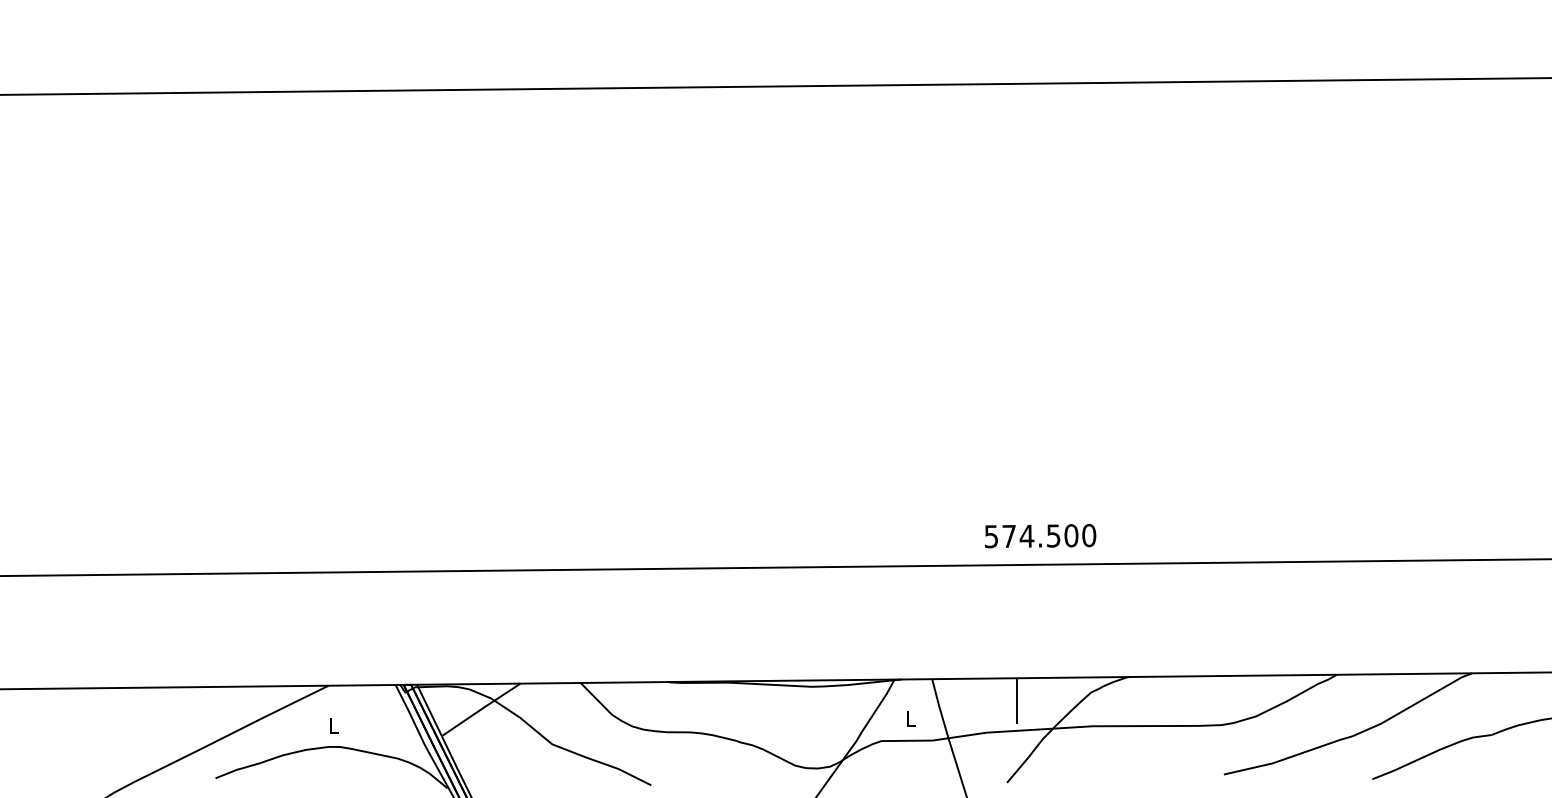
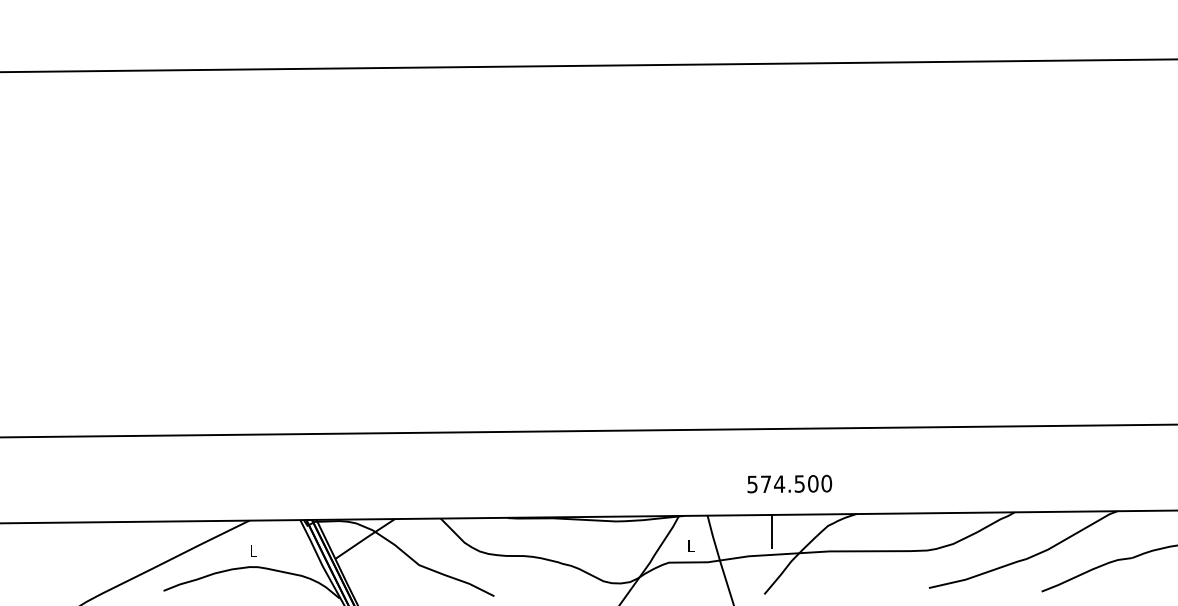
text: (1040, 535) -> (789, 483), moved

